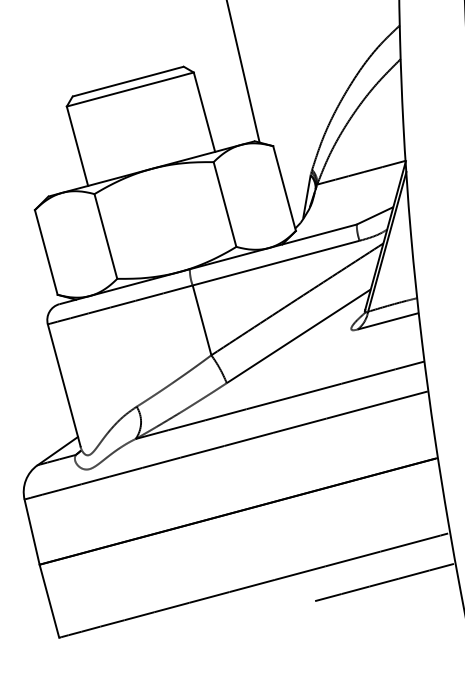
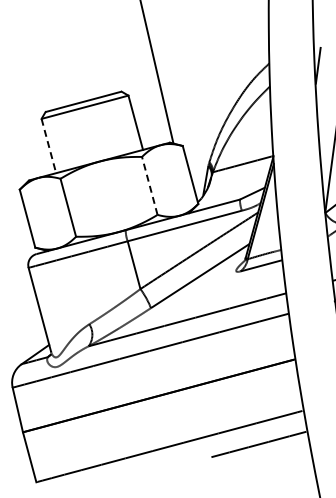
line: (78, 146) -> (49, 146), solid -> dashed
line: (224, 203) -> (149, 185), solid -> dashed

